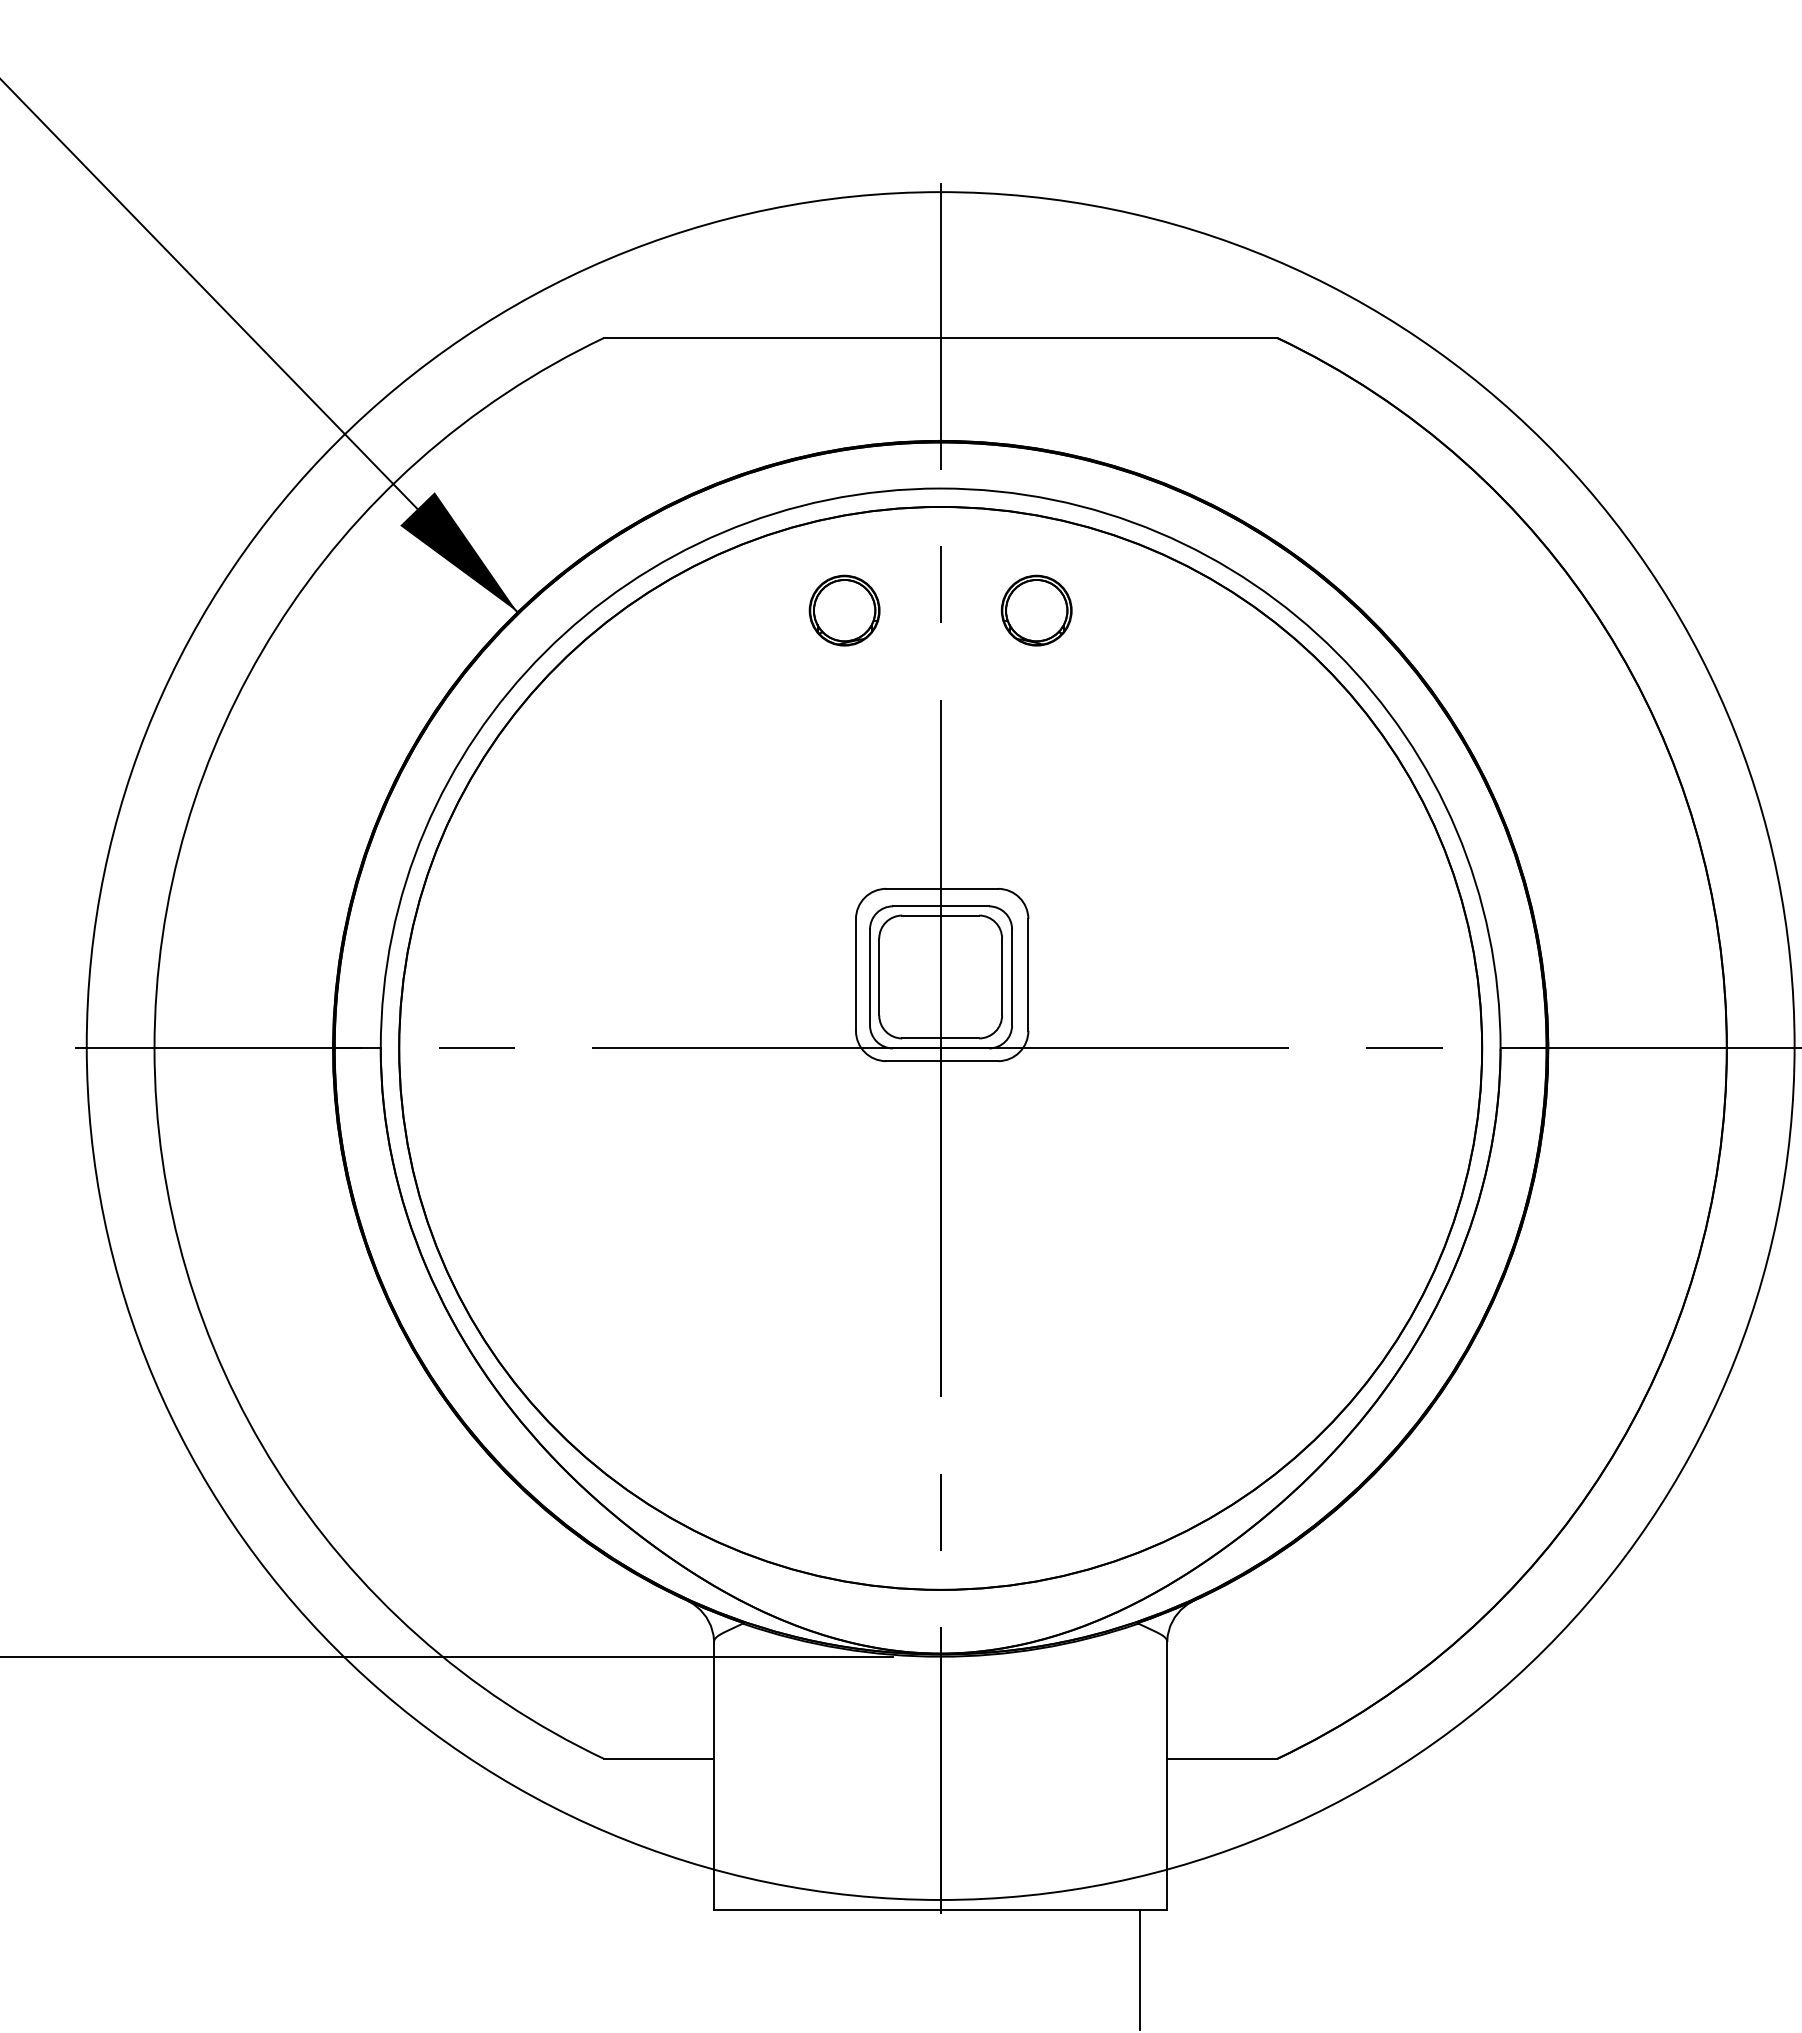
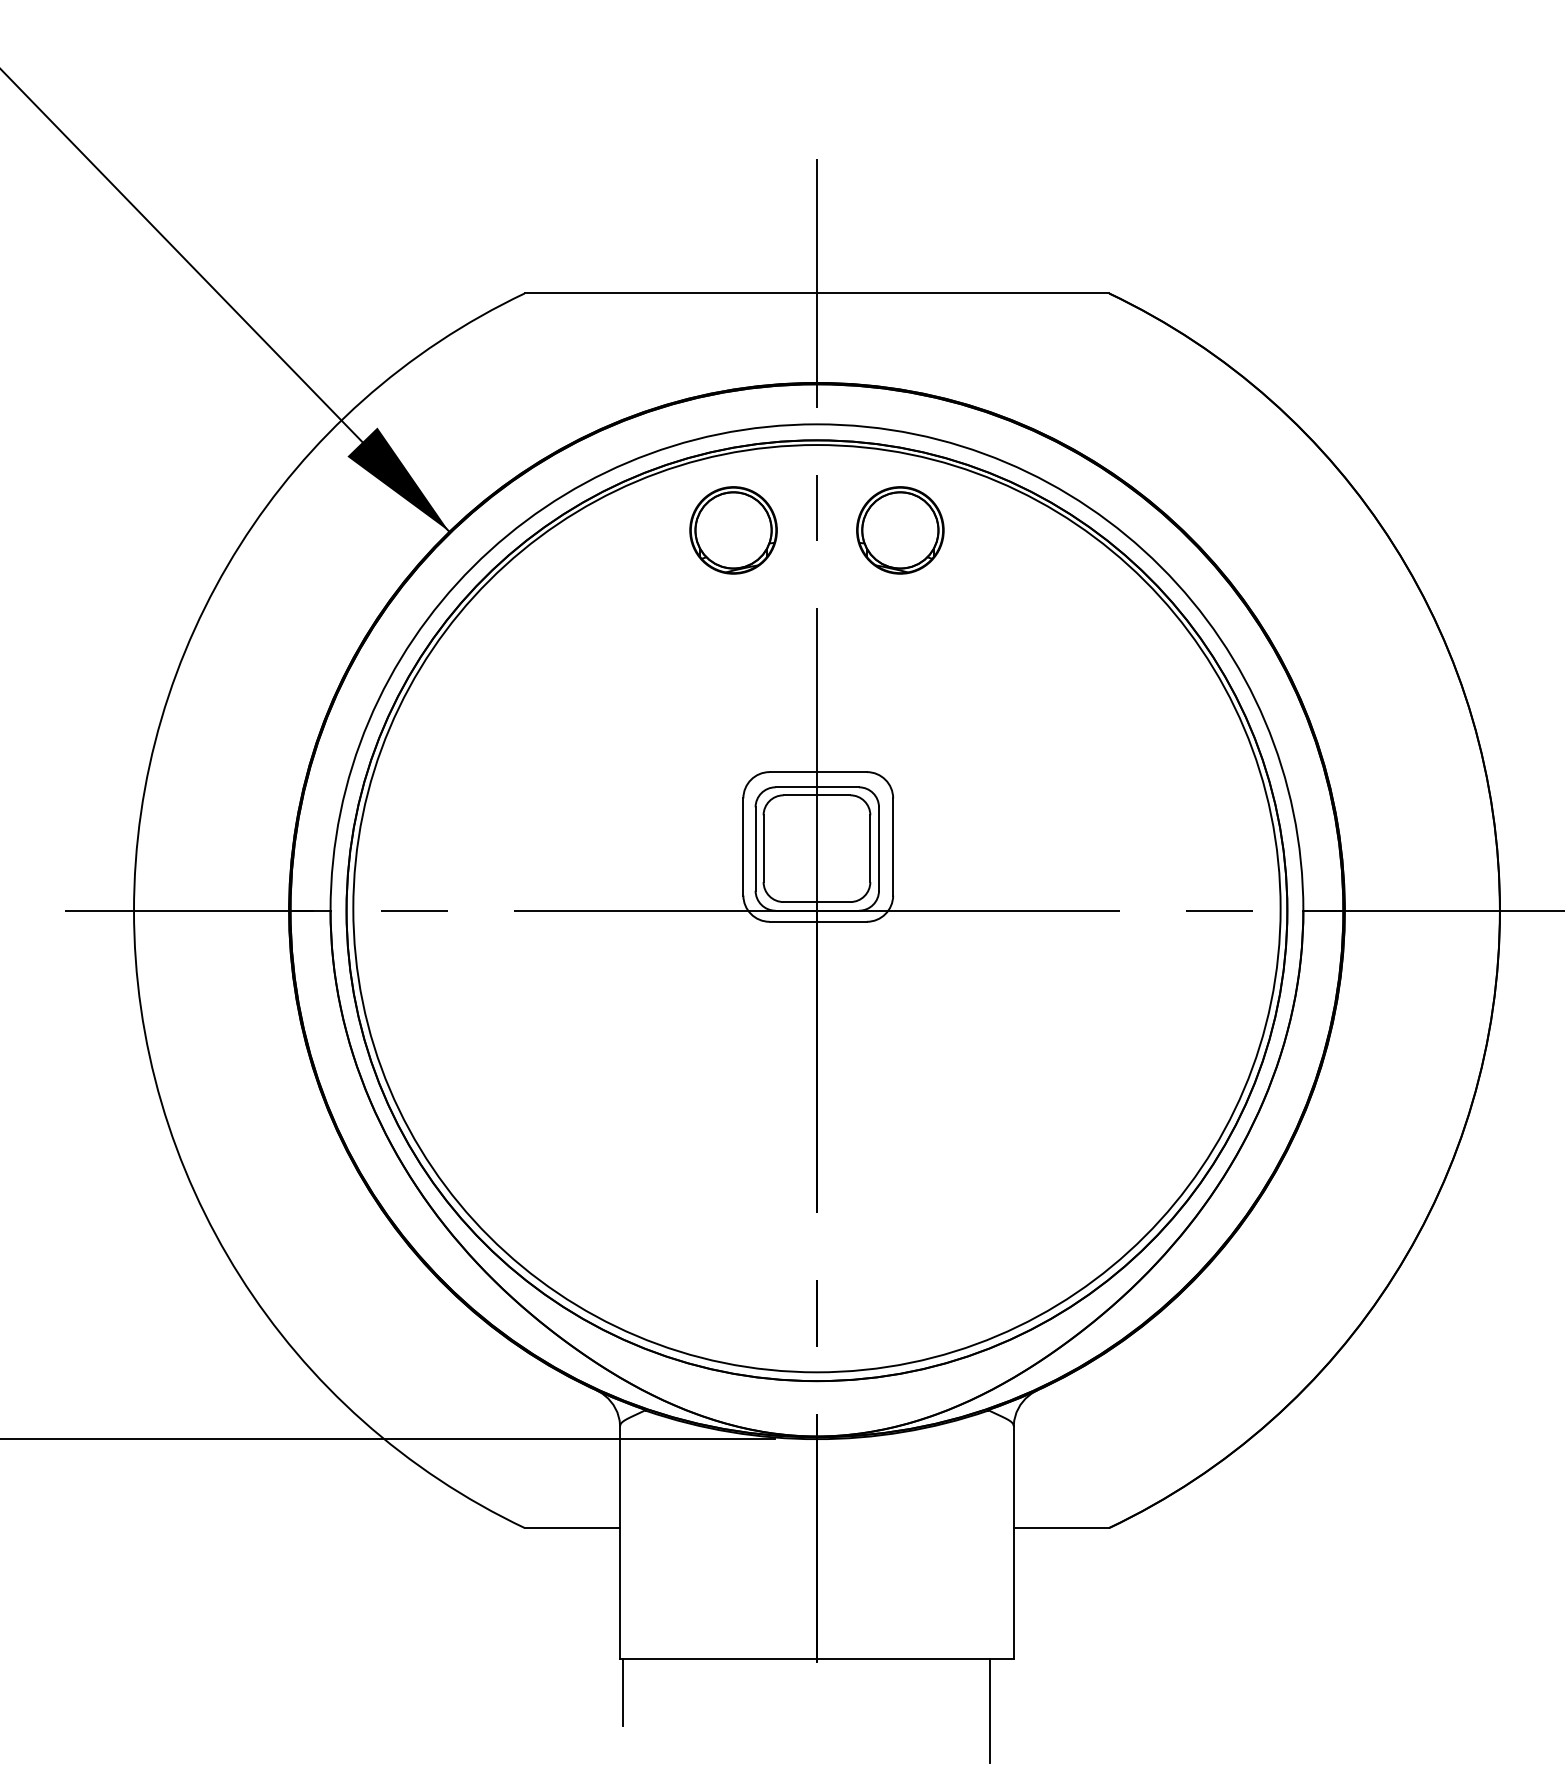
part: (844, 610) -> (733, 530), size x1.43
part: (1036, 610) -> (900, 530), size x1.43
circle: (940, 1045) -> (816, 908), size x0.62
line: (717, 1948) -> (623, 1692), added

